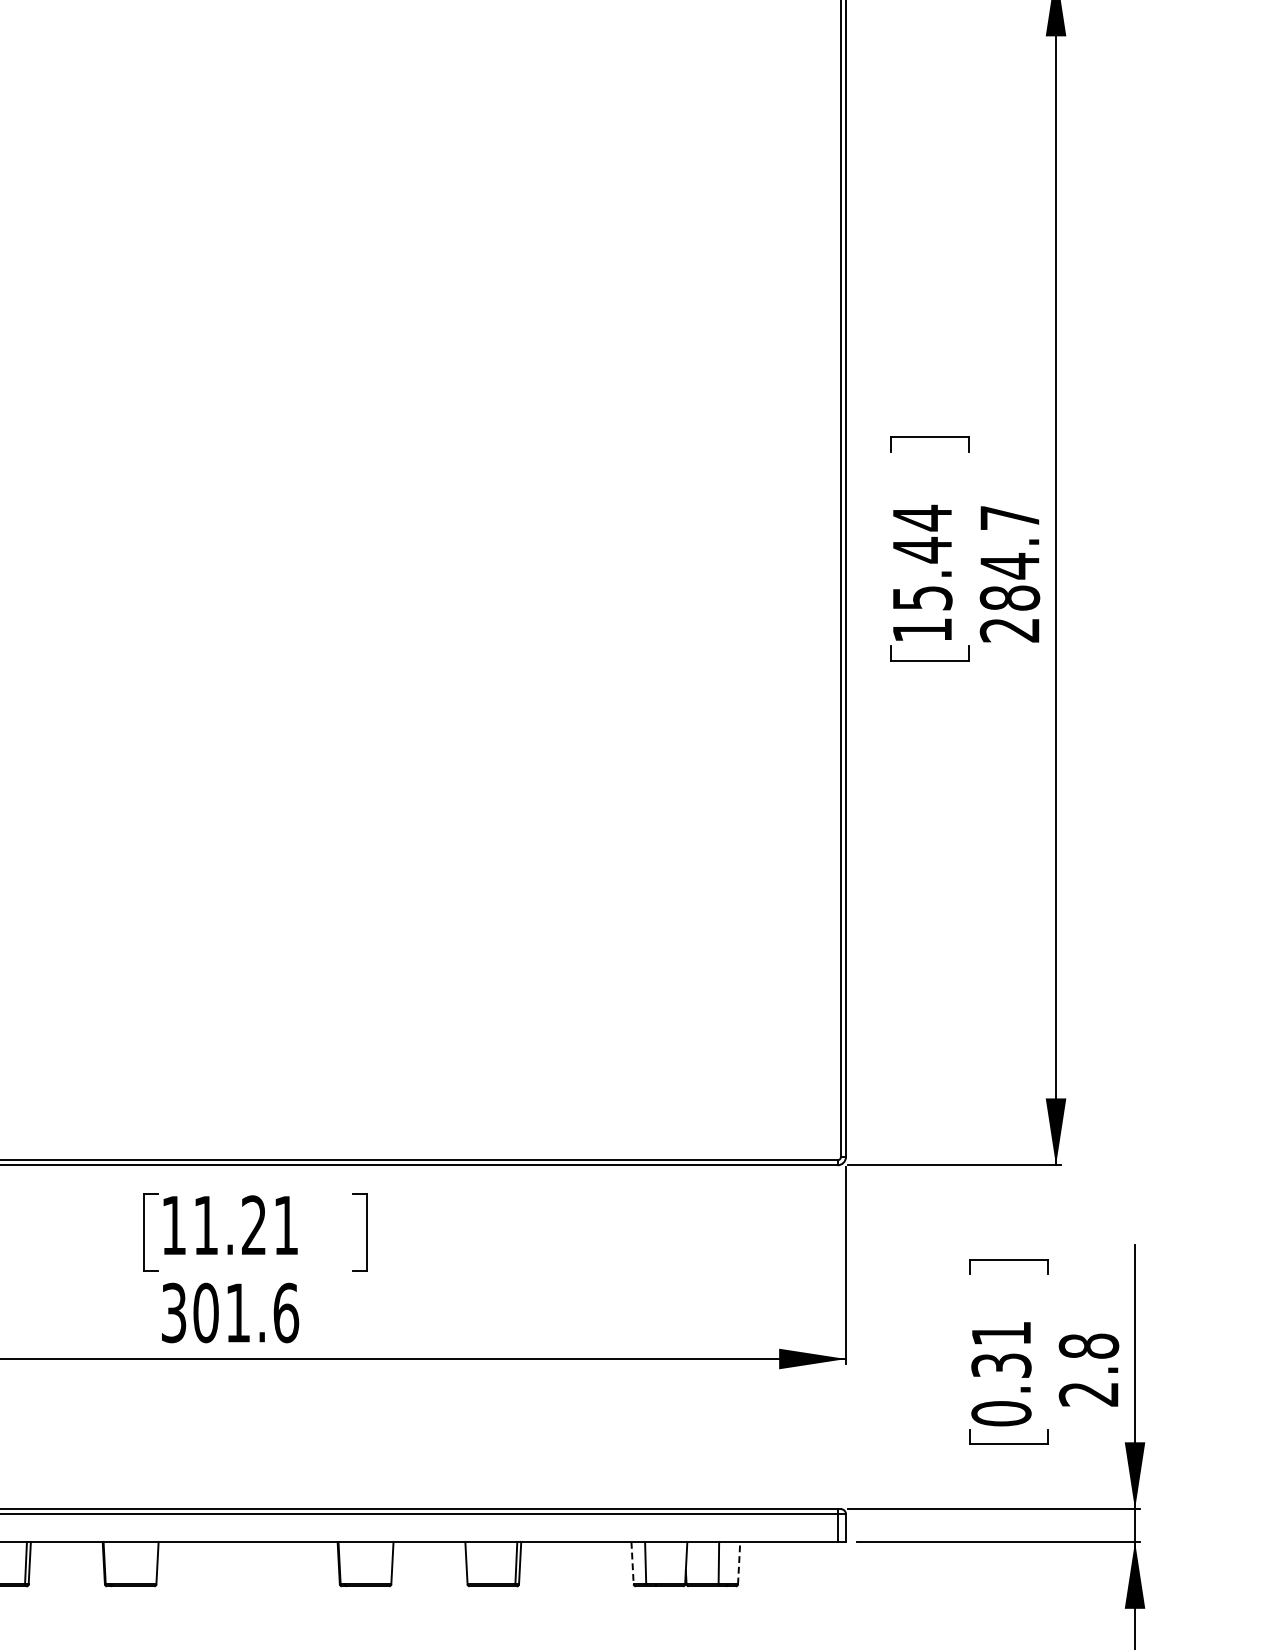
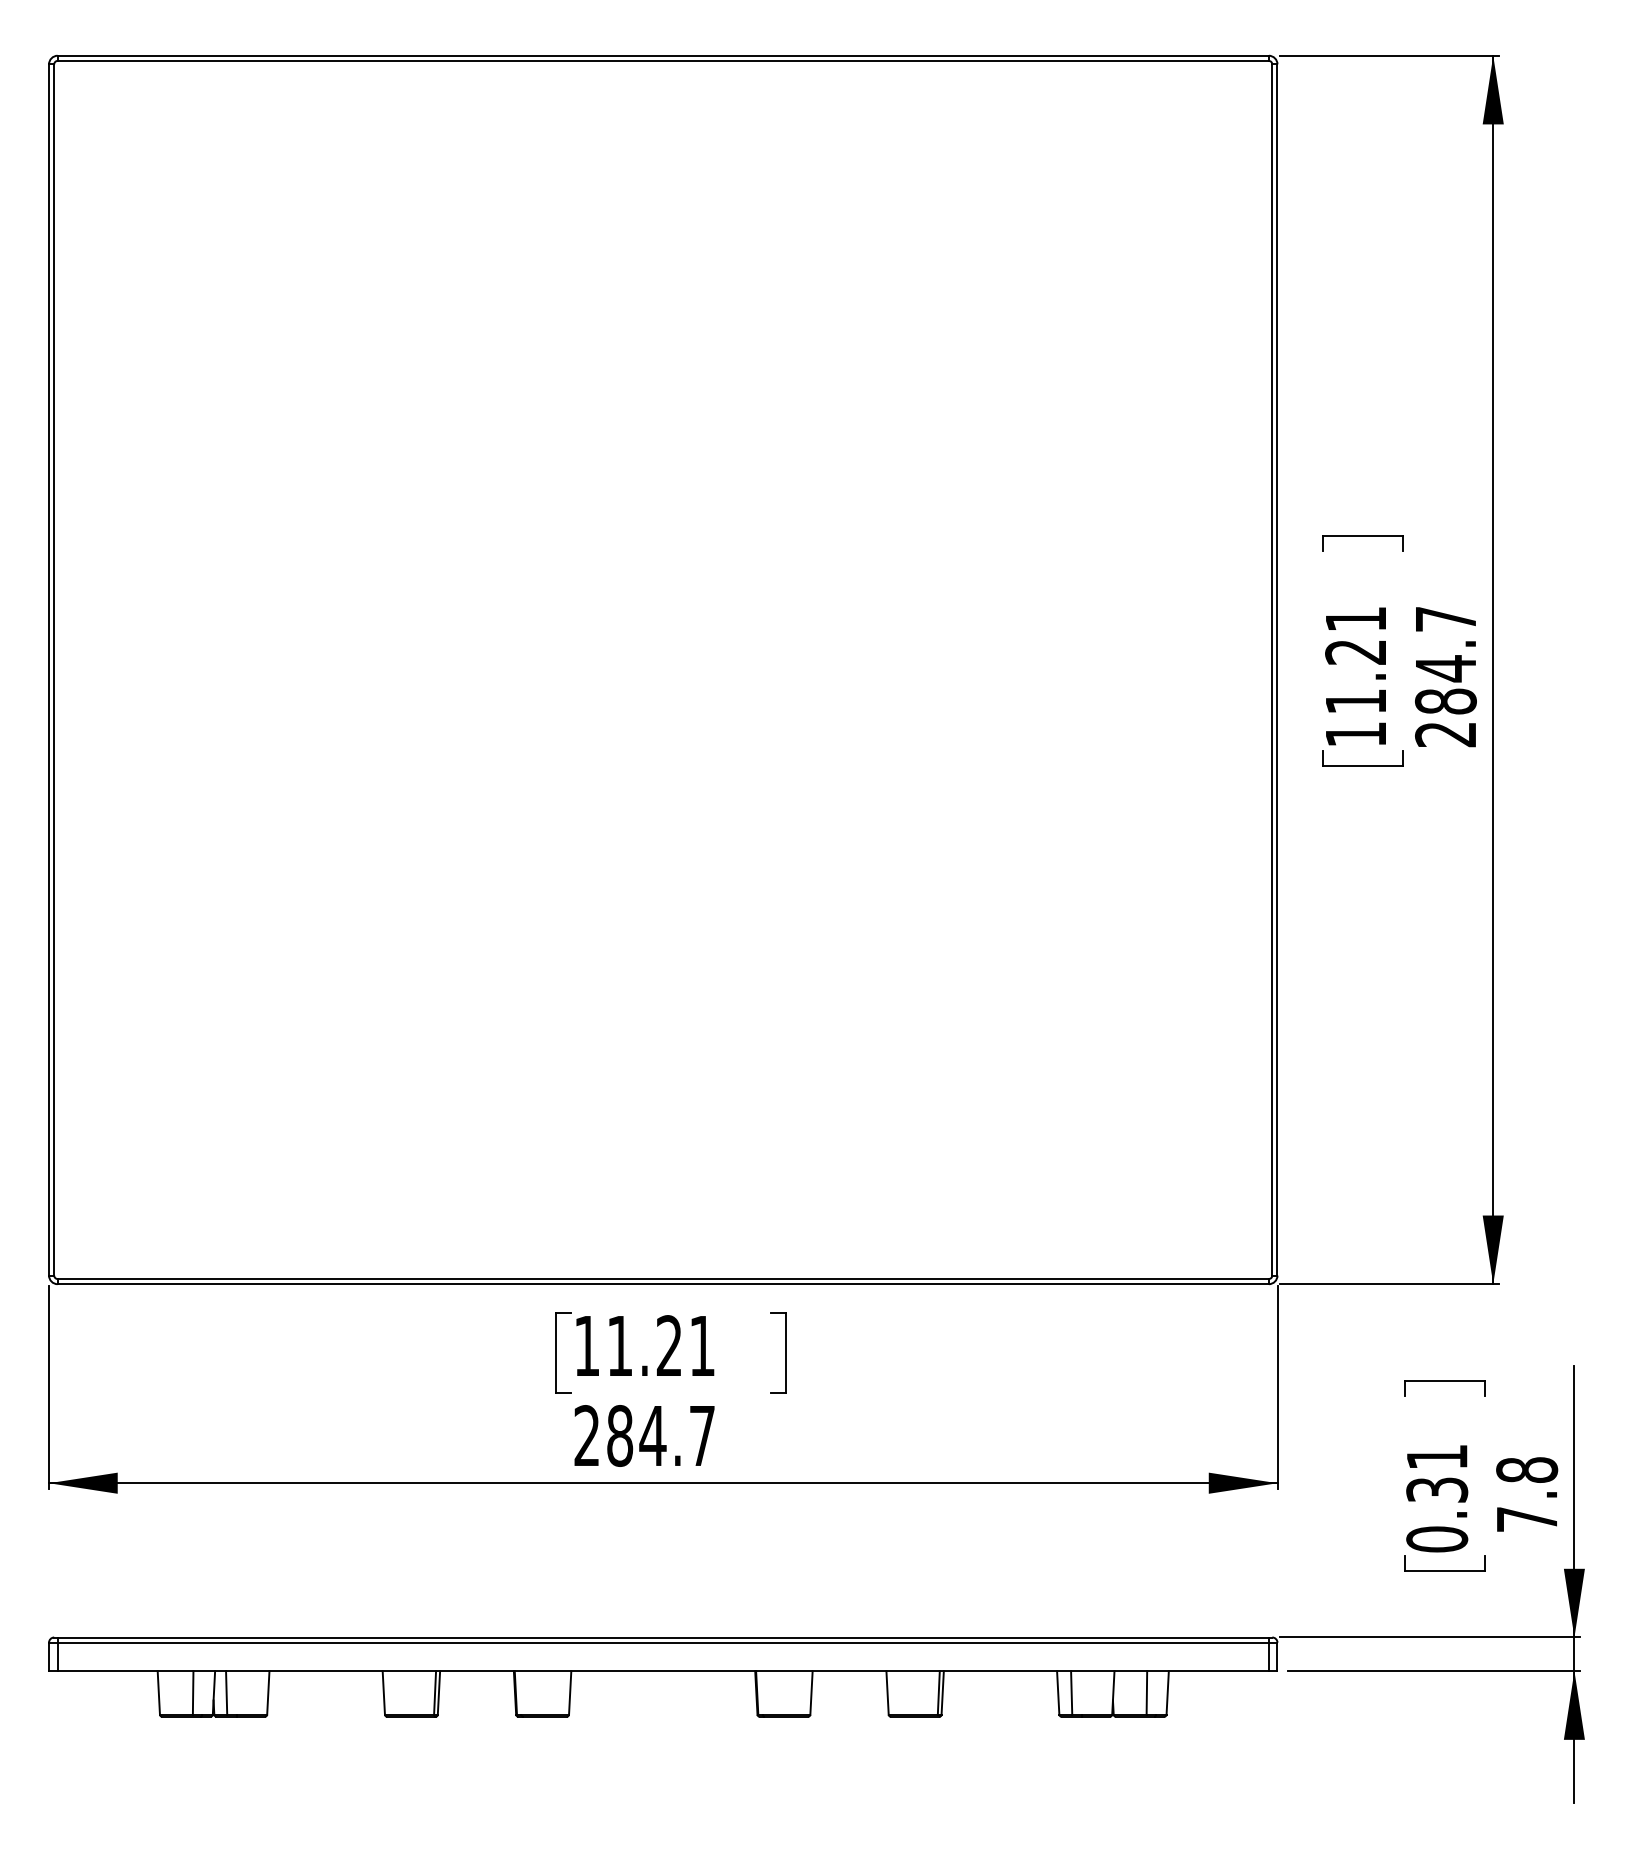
text: (922, 557) -> (1356, 659), 15.44 -> 11.21
text: (229, 1312) -> (644, 1435), 301.6 -> 284.7
text: (1088, 1394) -> (1526, 1519), 2.8 -> 7.8
line: (632, 1562) -> (1058, 1692), dashed -> solid
line: (738, 1562) -> (1167, 1692), dashed -> solid

